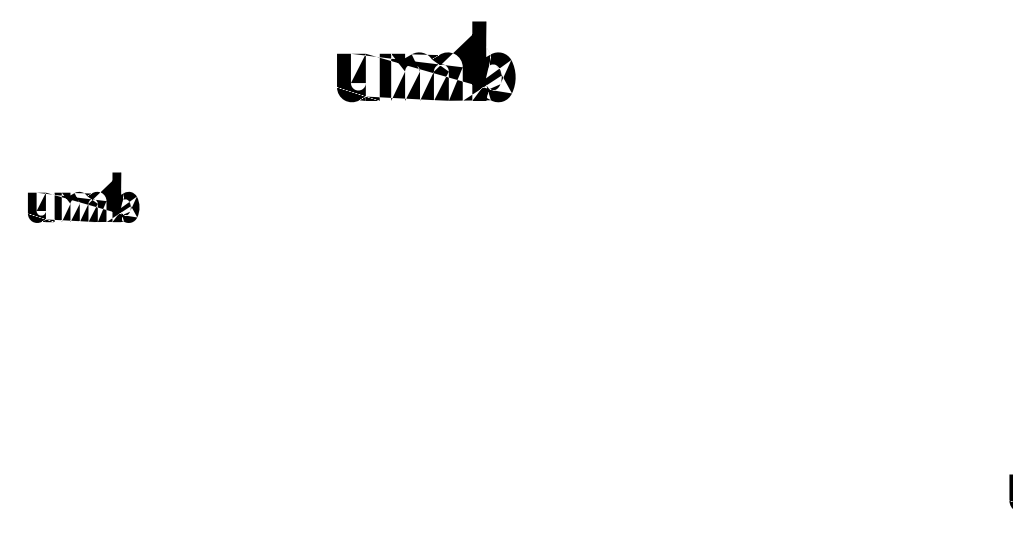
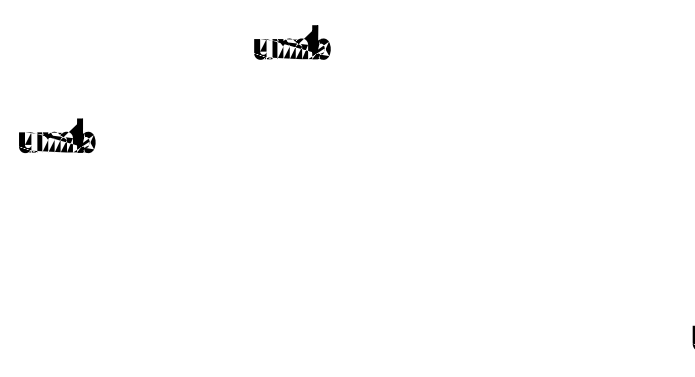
part: (426, 61) -> (292, 42), size x0.62

